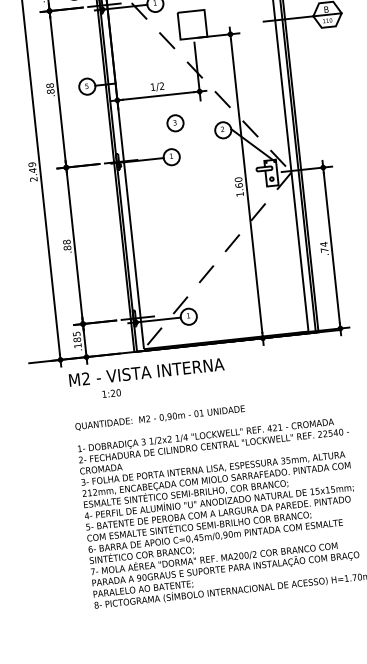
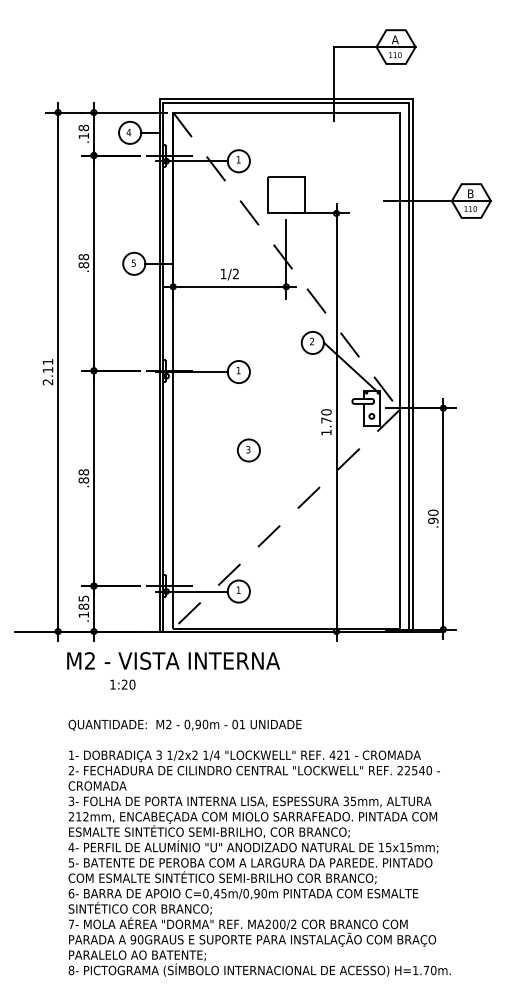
part: (175, 123) -> (248, 450), moved
text: (32, 167) -> (47, 365), 2.49 -> 2.11
text: (239, 185) -> (326, 420), 1.60 -> 1.70
text: (324, 247) -> (433, 516), .74 -> .90

